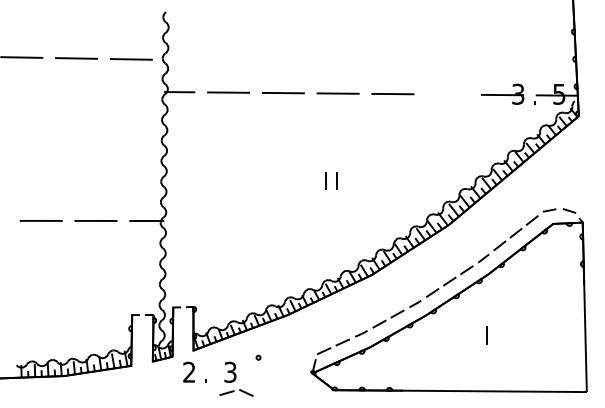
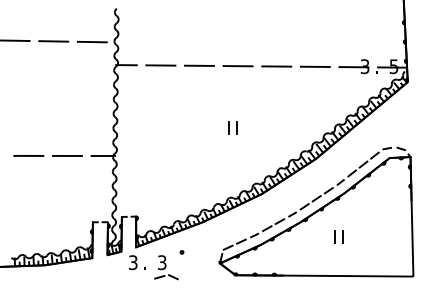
line: (447, 94) -> (315, 66), added
line: (475, 335) -> (334, 236), added
text: (189, 372) -> (133, 262), 2 -> 3

